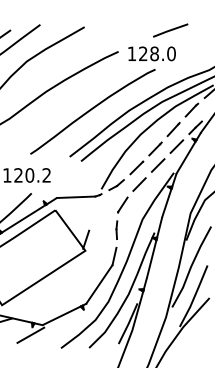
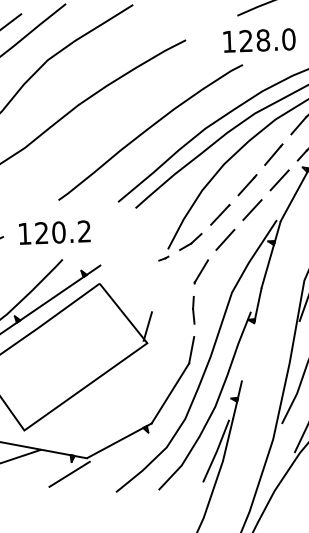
text: (151, 53) -> (258, 40), moved
line: (75, 197) -> (129, 263), removed
line: (151, 258) -> (247, 351), removed

